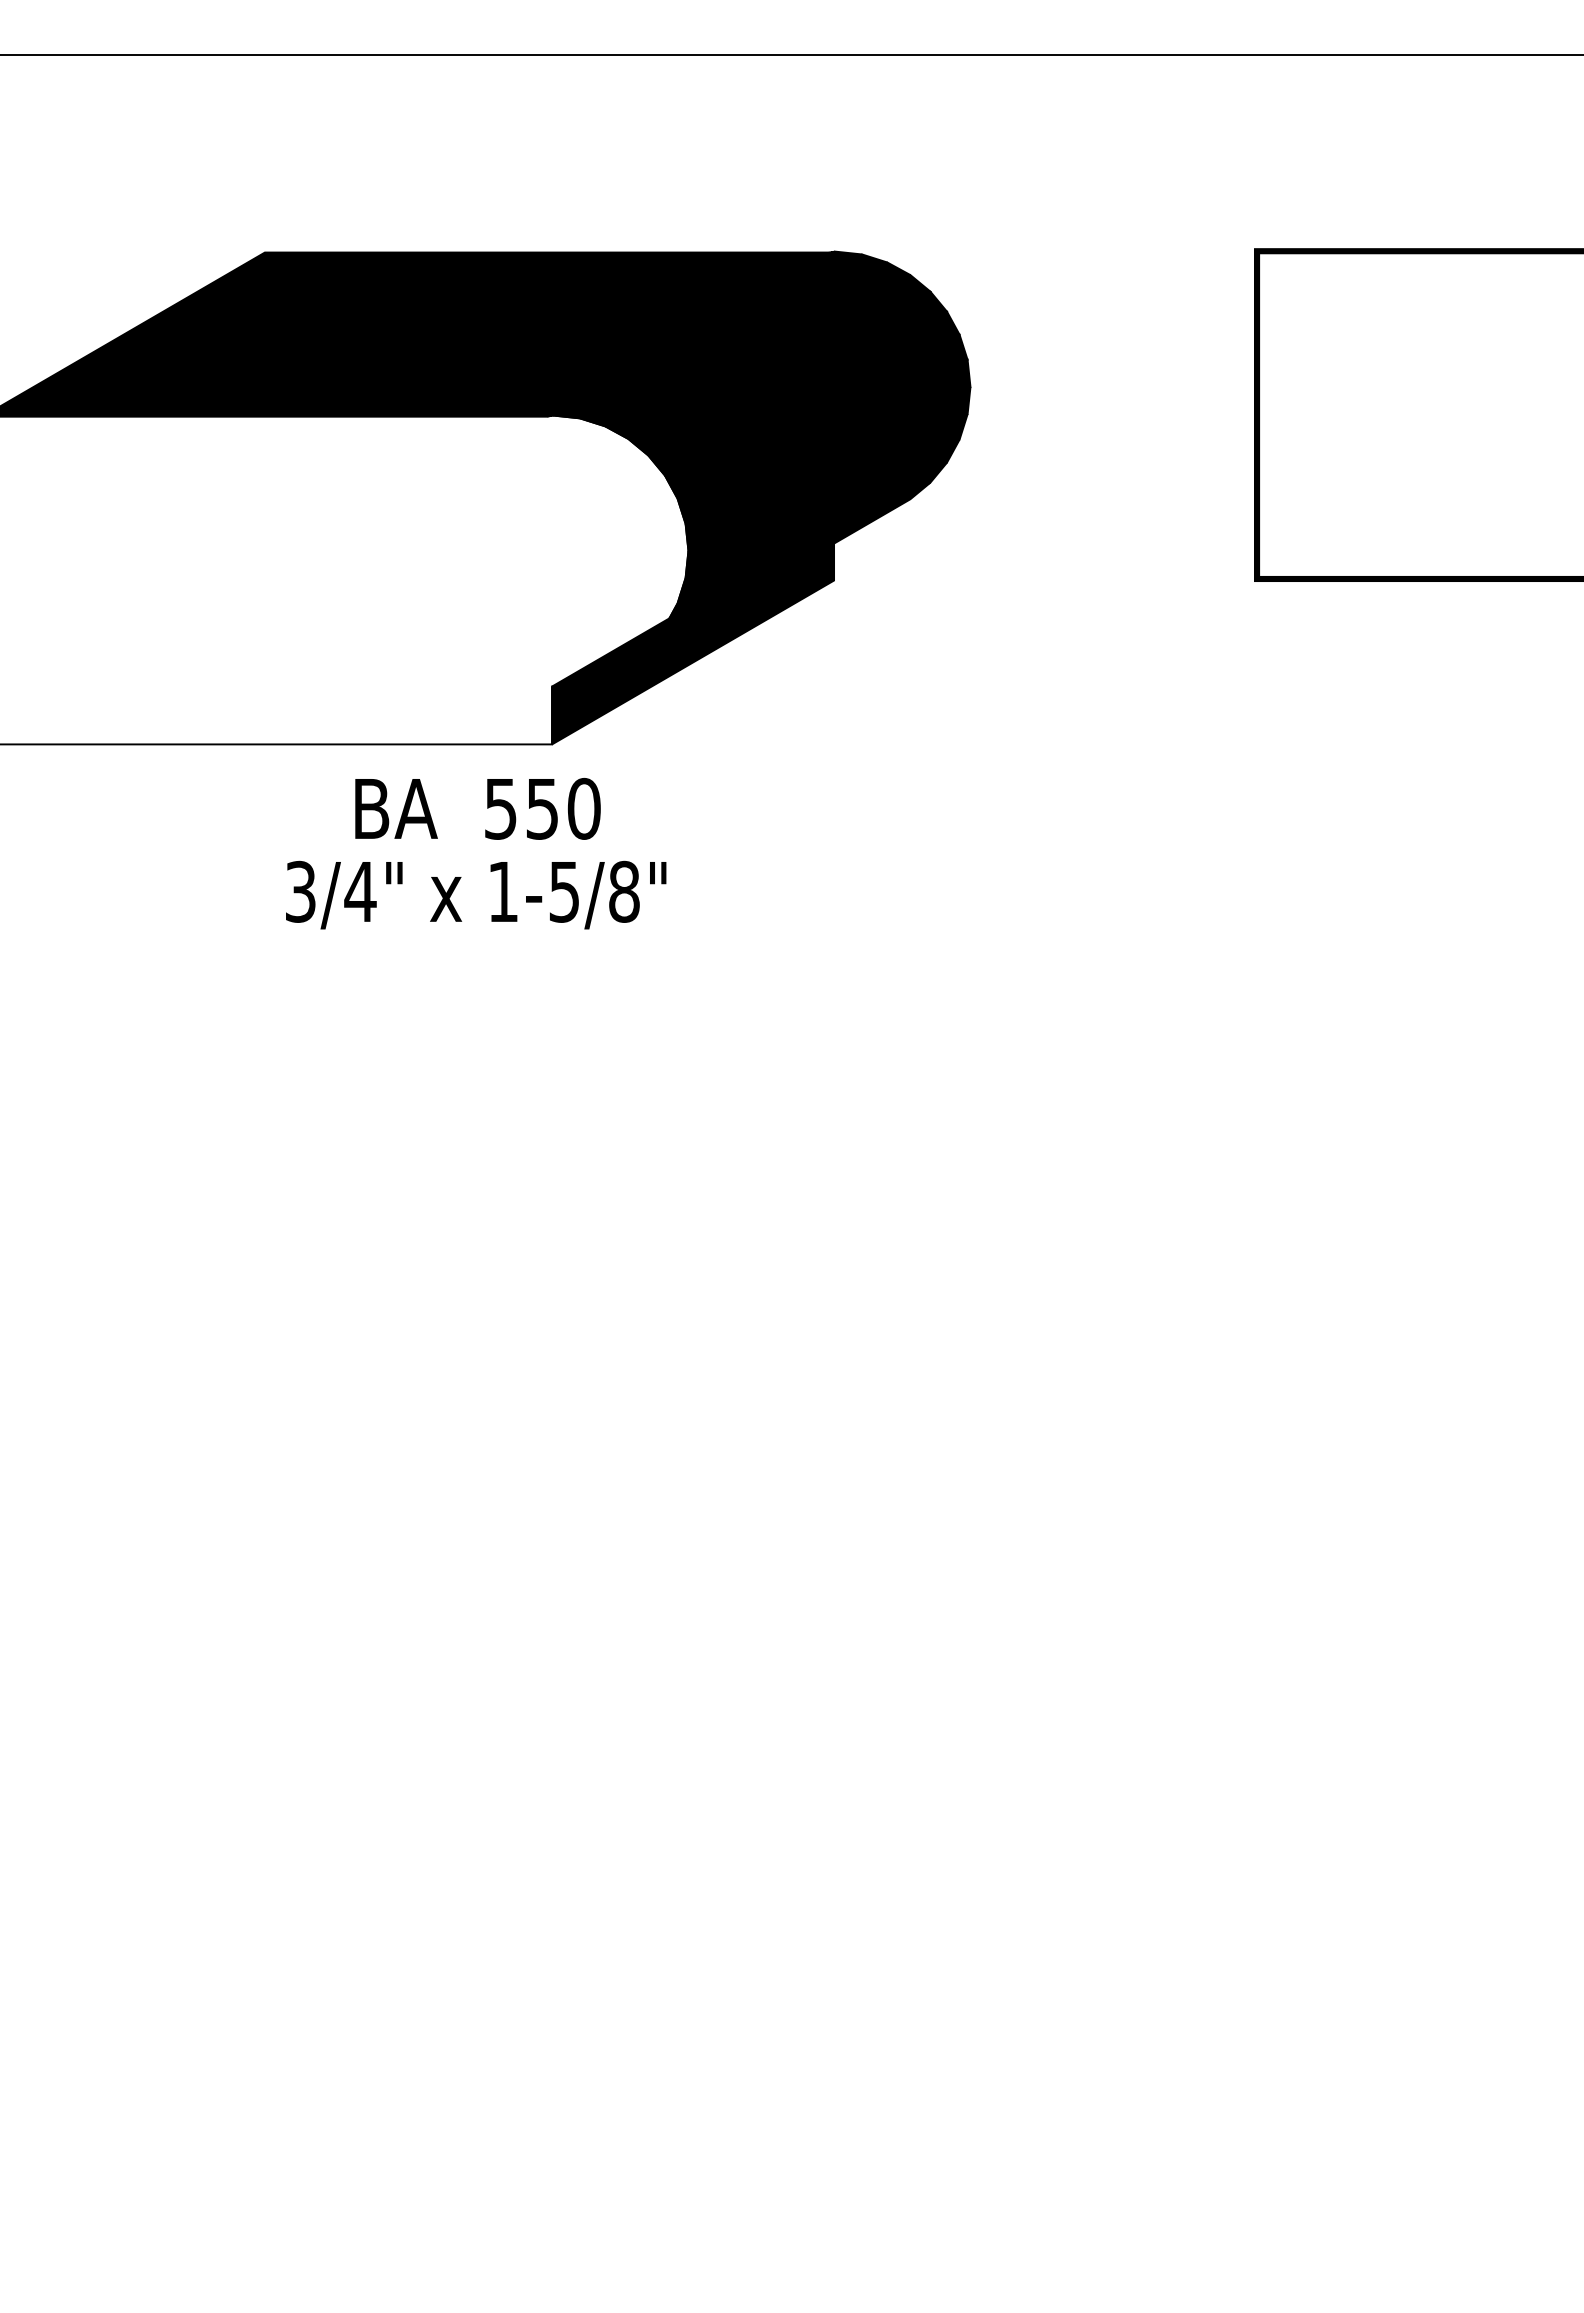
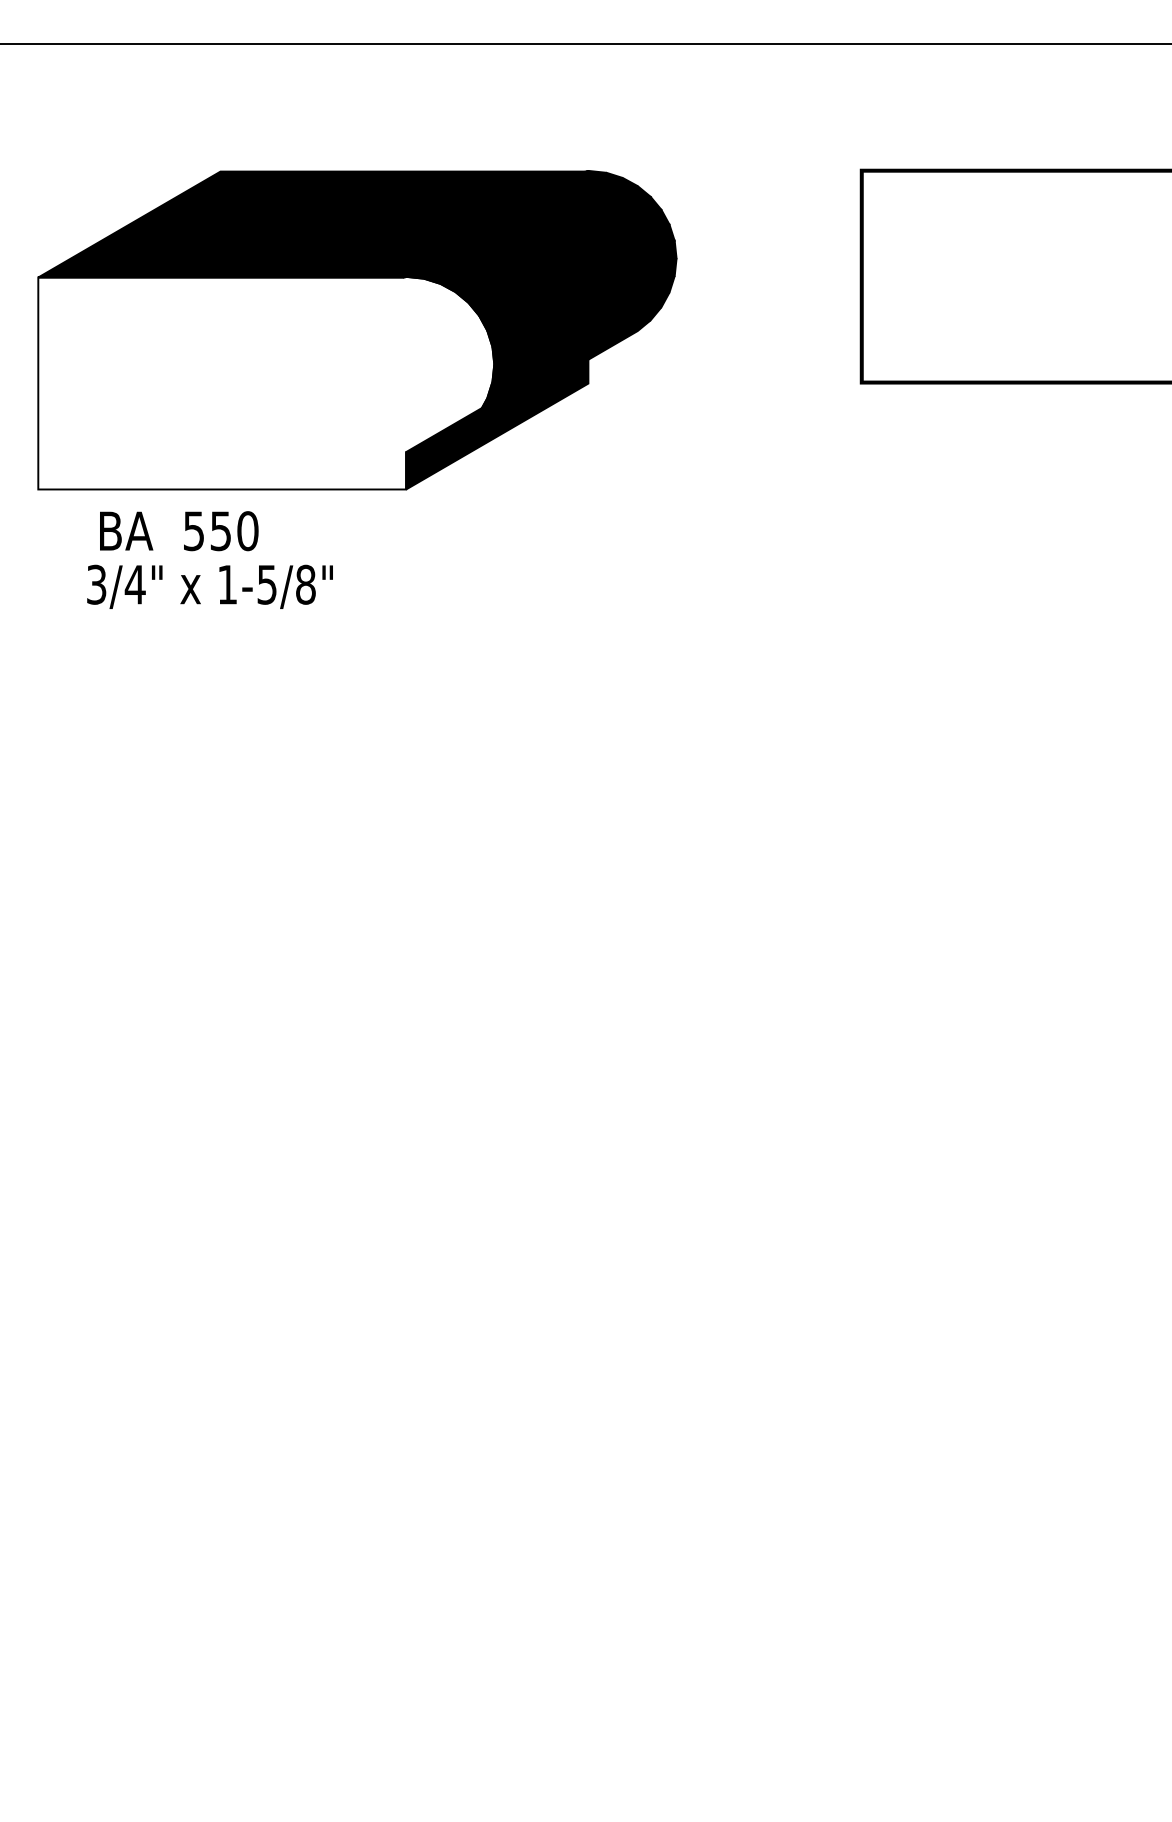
text: (478, 809) -> (179, 531), moved
text: (475, 894) -> (209, 586), moved

